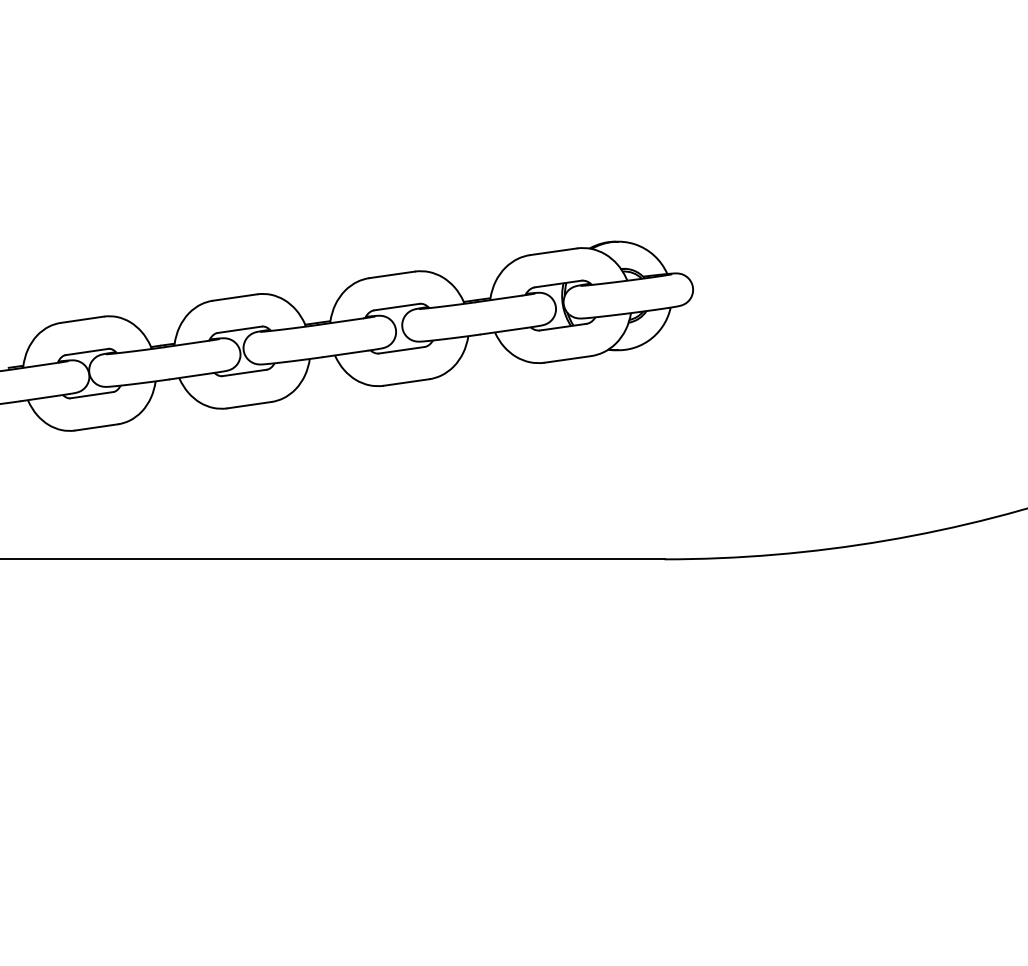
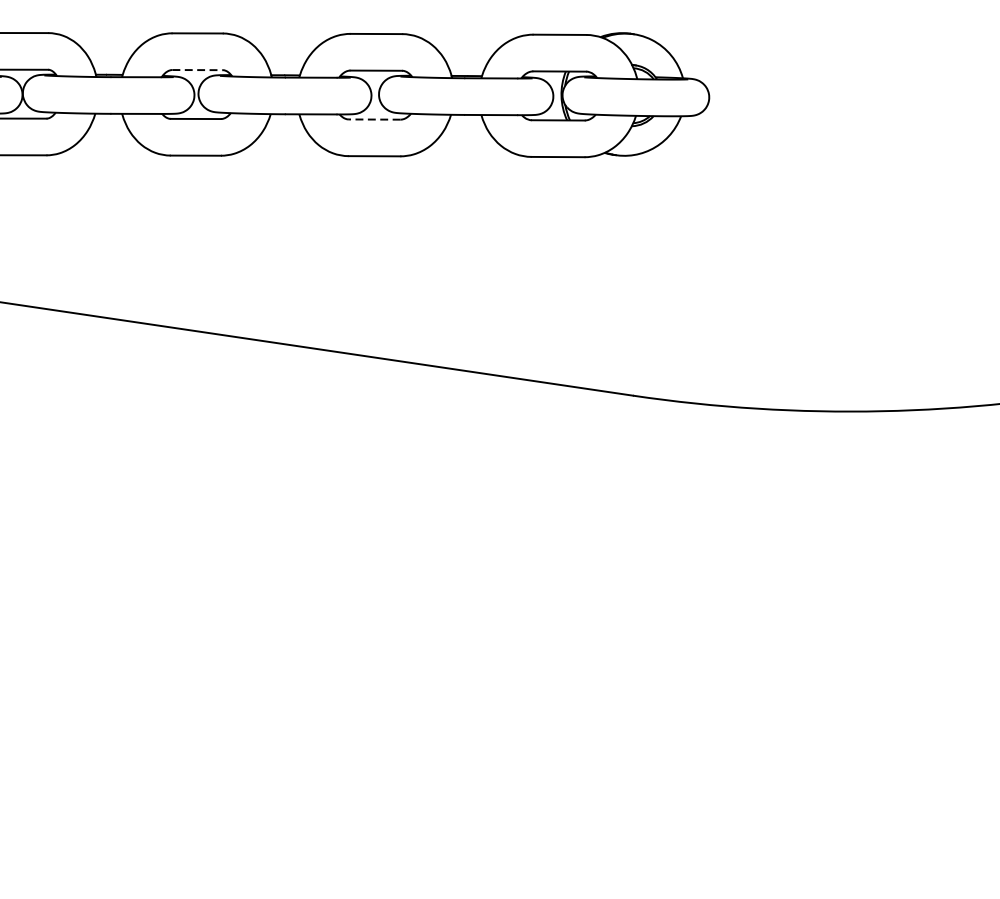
line: (240, 329) -> (198, 69), solid -> dashed
line: (401, 350) -> (374, 119), solid -> dashed

